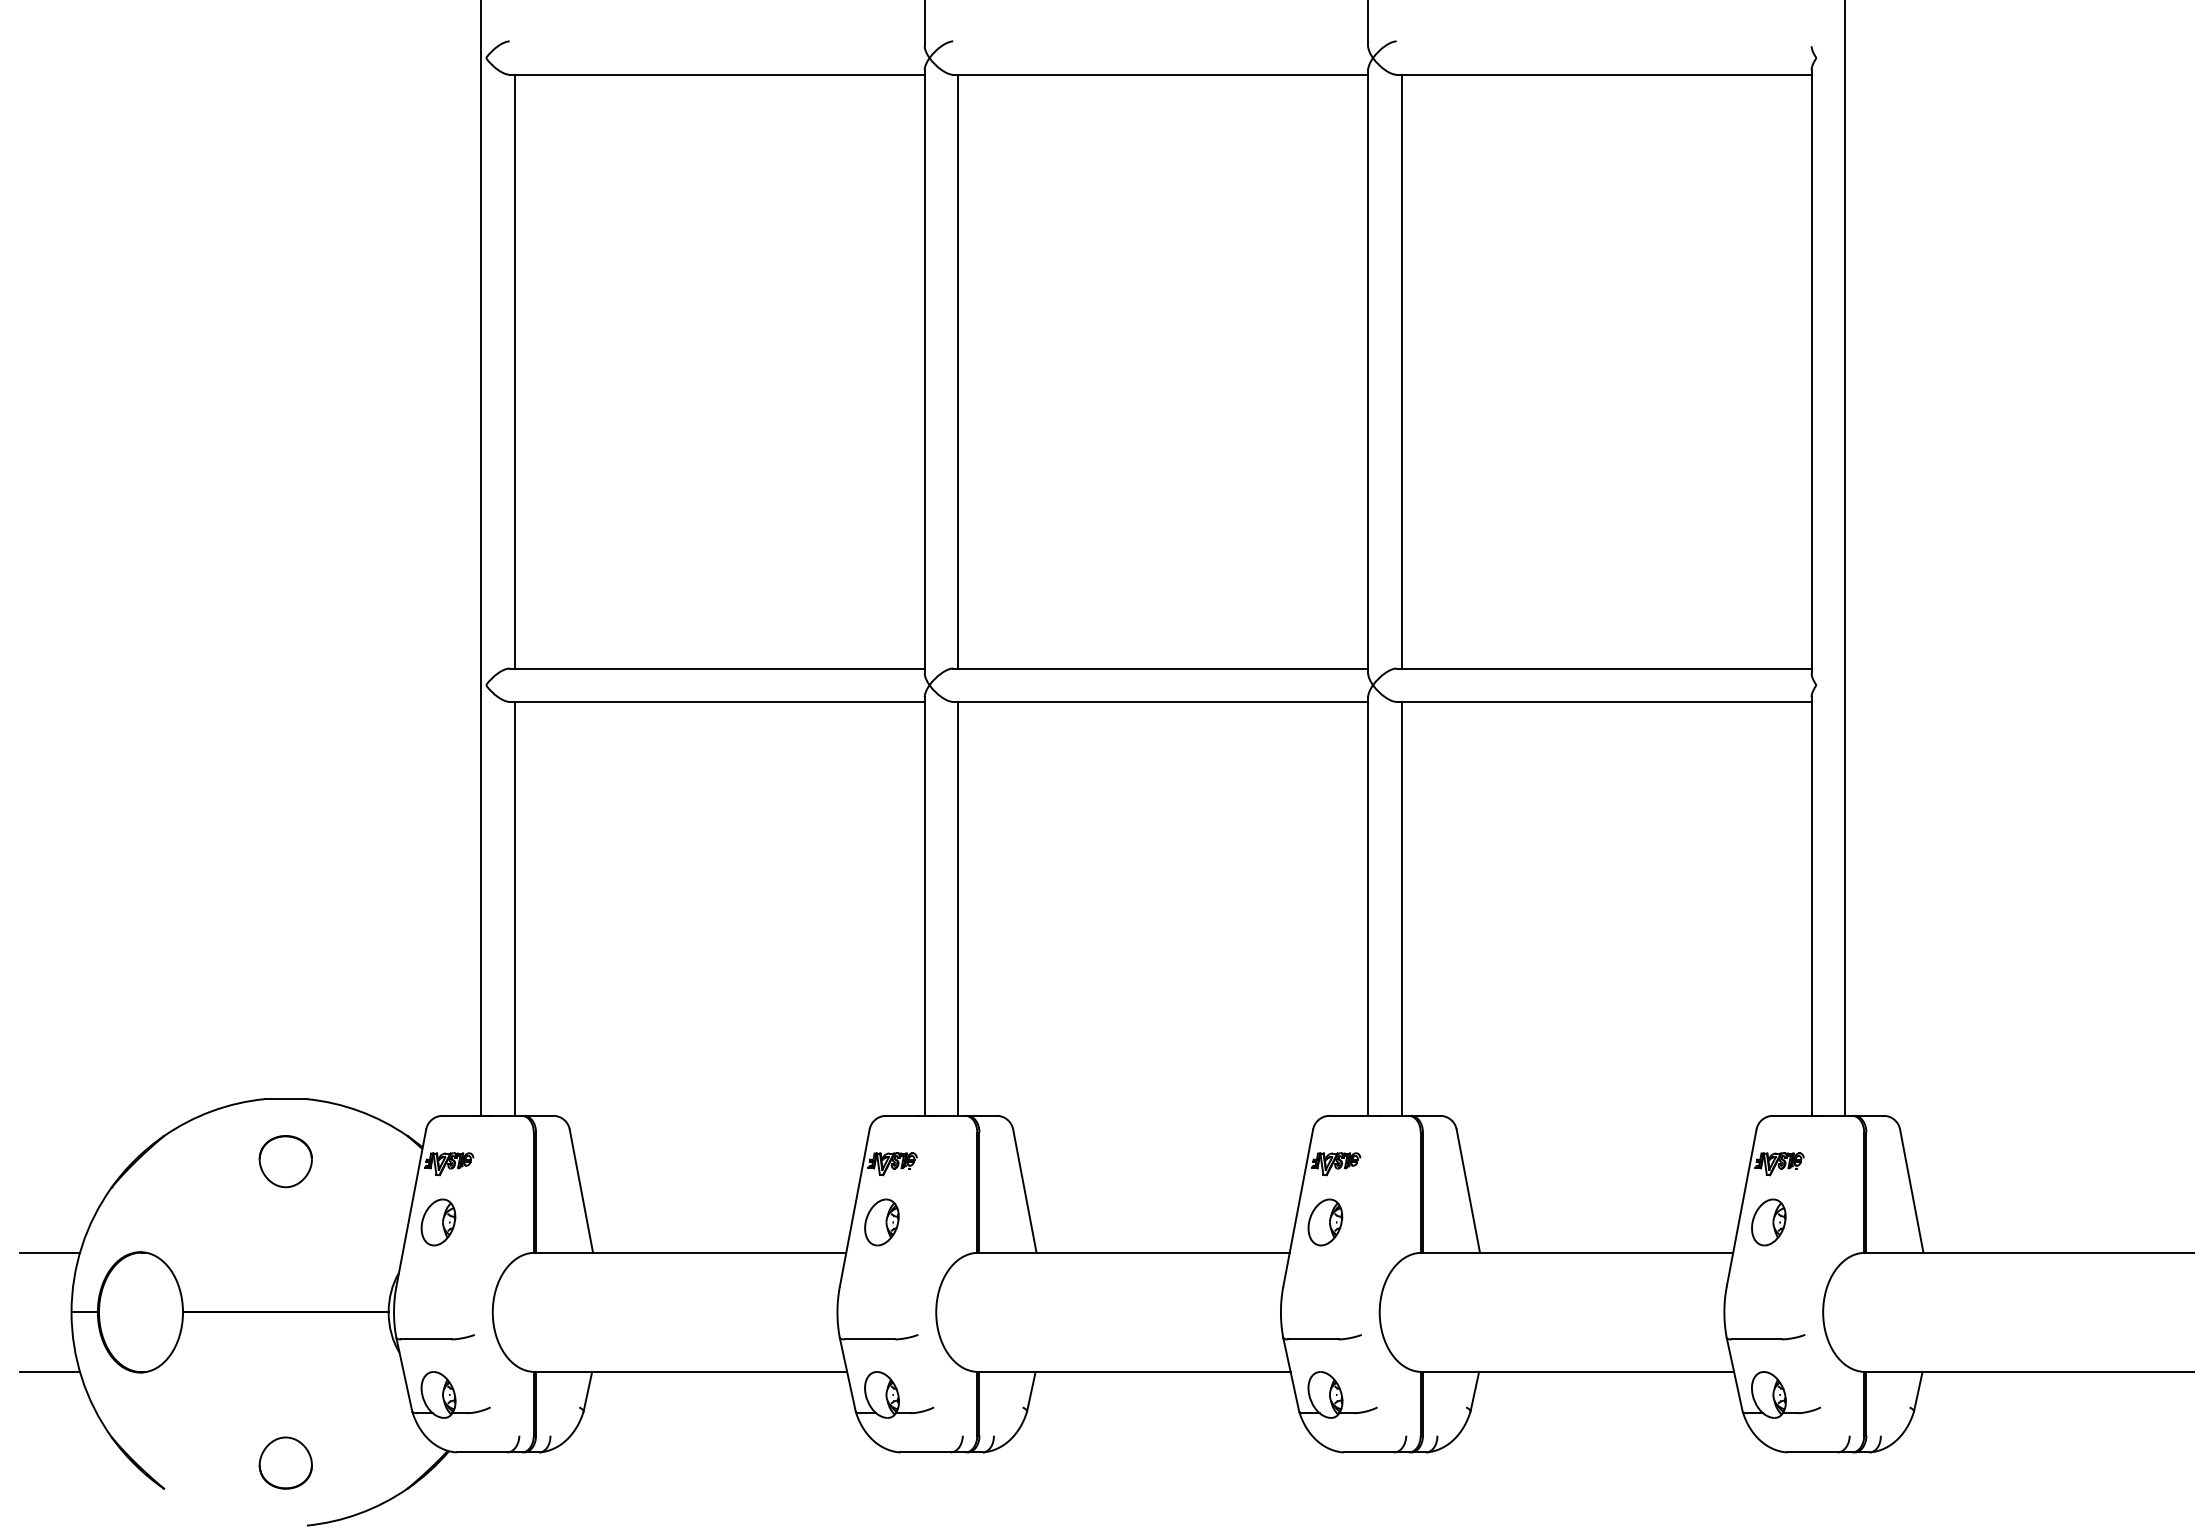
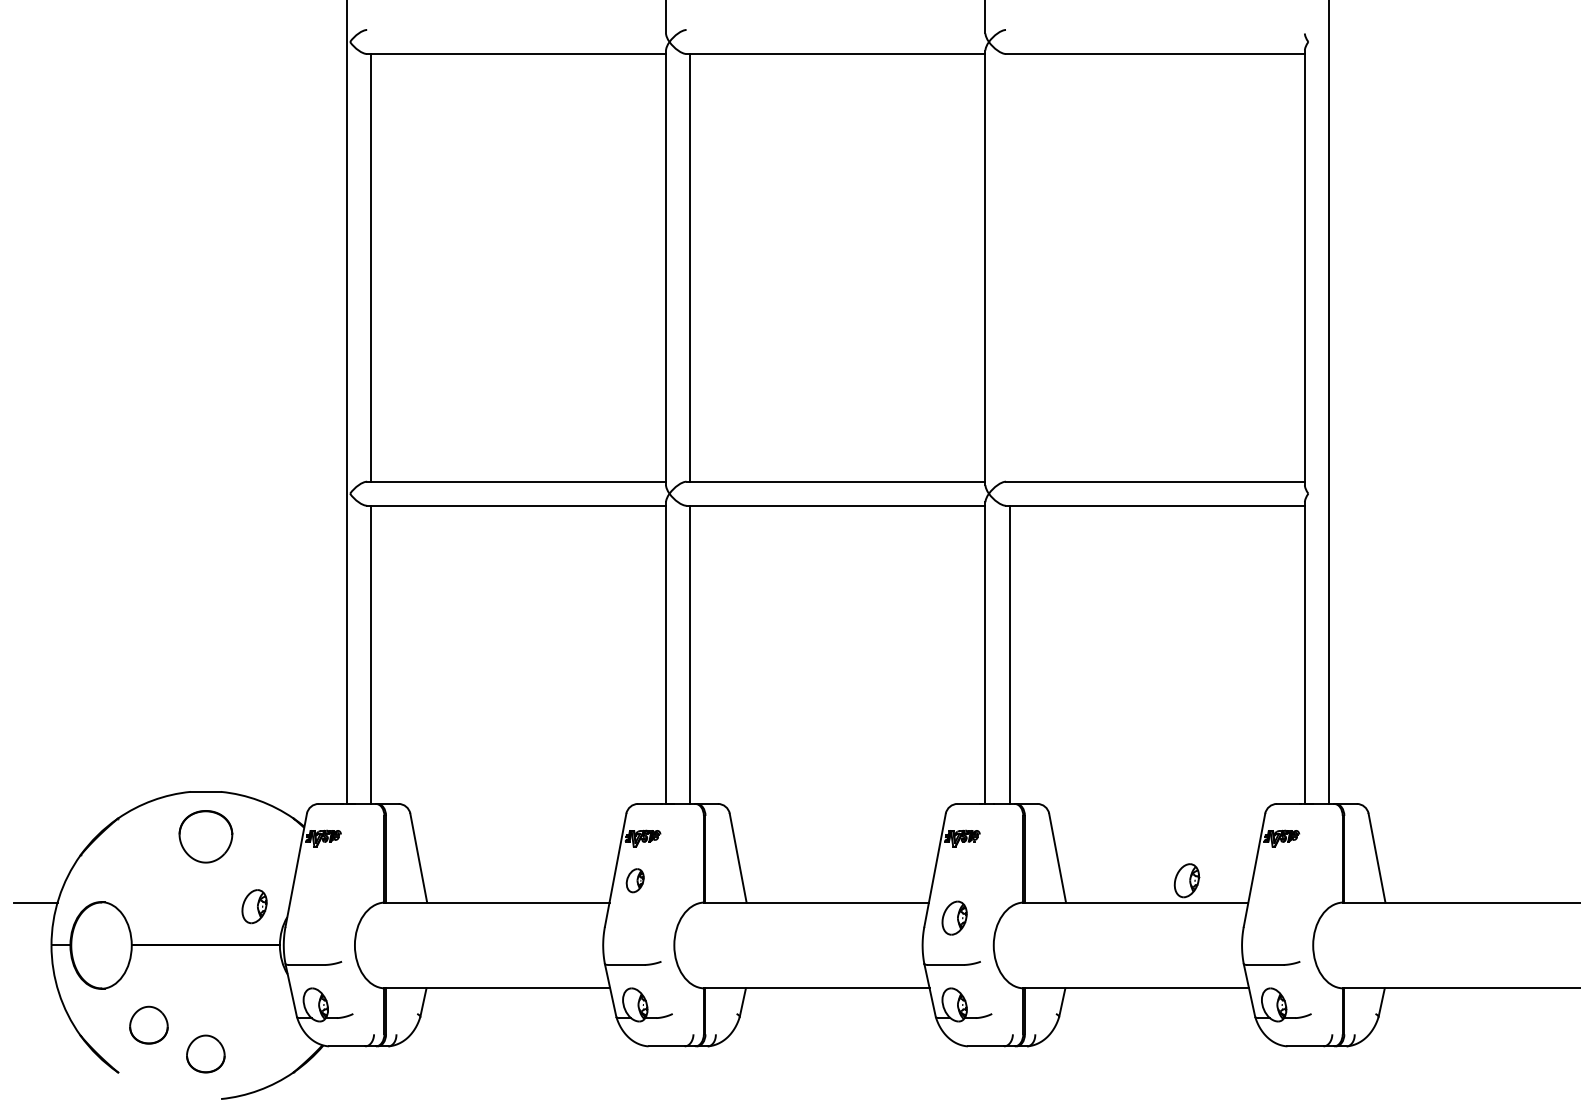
line: (1401, 371) -> (1009, 267), removed
part: (285, 1161) -> (205, 836), size x1.4
part: (438, 1222) -> (254, 906), moved
part: (881, 1222) -> (634, 880), size x0.7
part: (1325, 1222) -> (954, 918), moved
part: (1768, 1222) -> (1186, 880), moved
line: (49, 1371) -> (35, 988), removed
part: (206, 1422) -> (148, 1024), added

